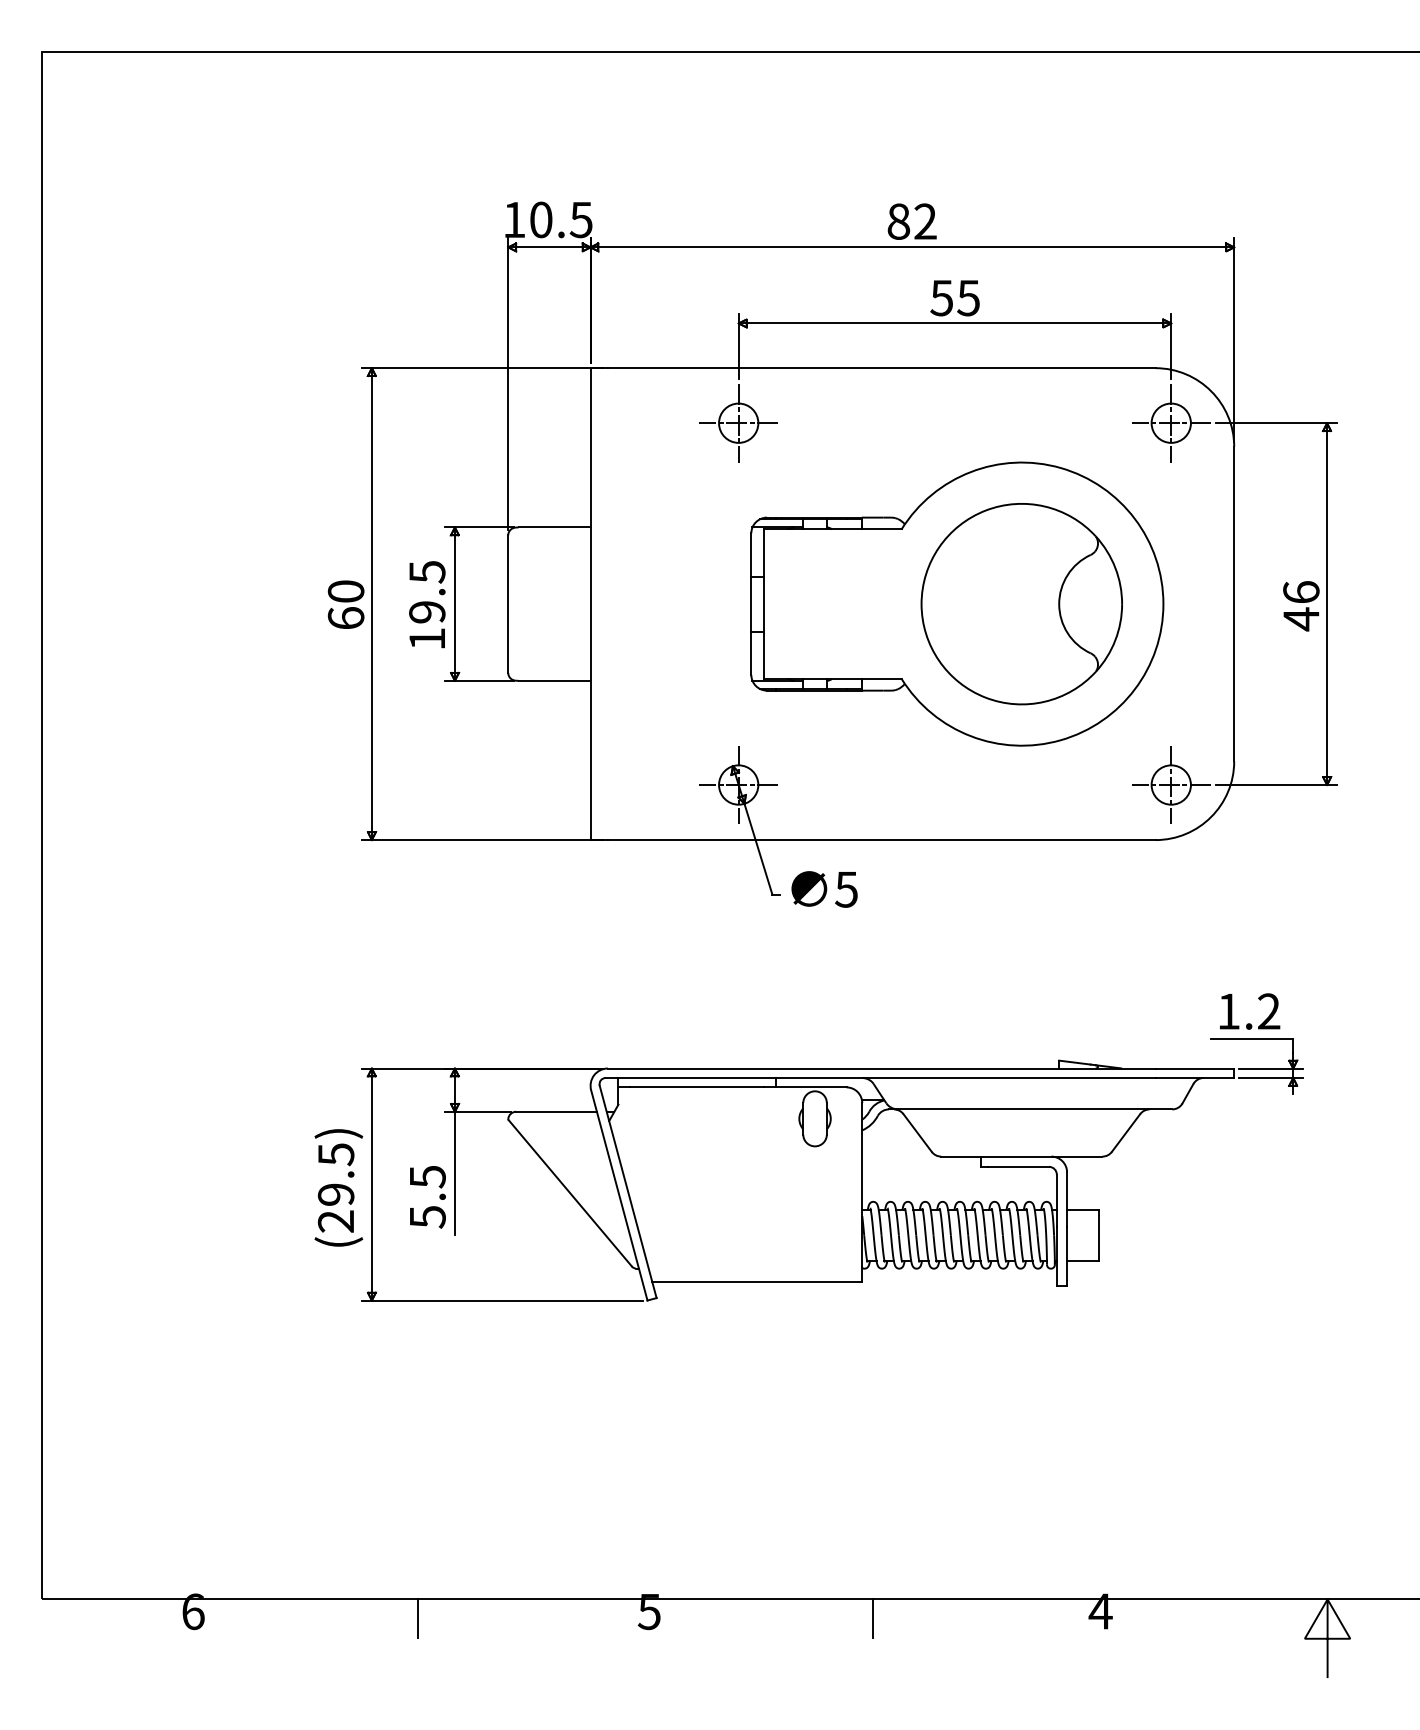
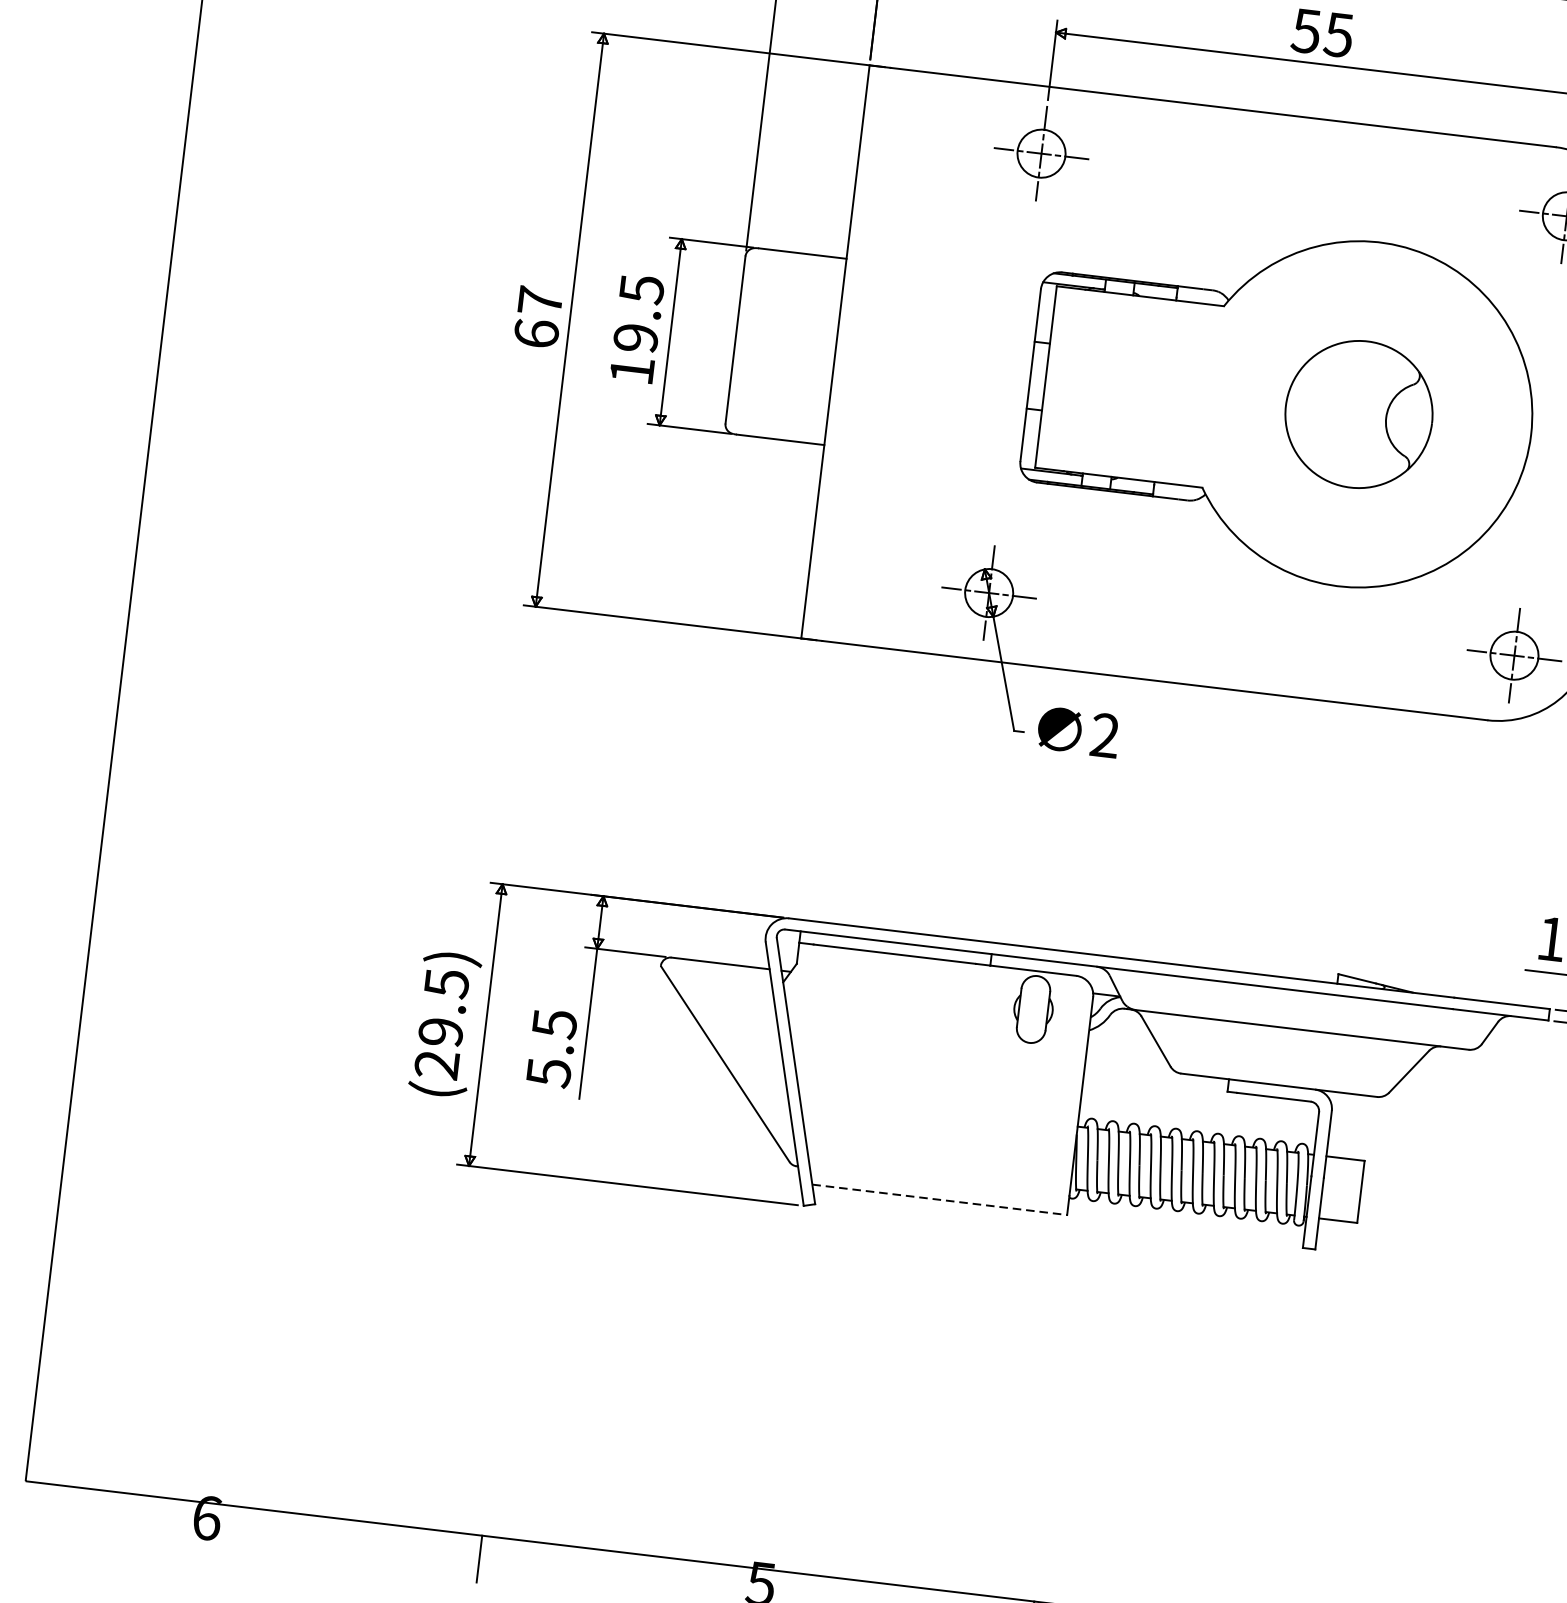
text: (345, 591) -> (539, 301), 60 -> 67
part: (1021, 604) -> (1358, 414), size x0.6
text: (846, 889) -> (1104, 735), 5 -> 2
line: (757, 1282) -> (939, 1199), solid -> dashed

